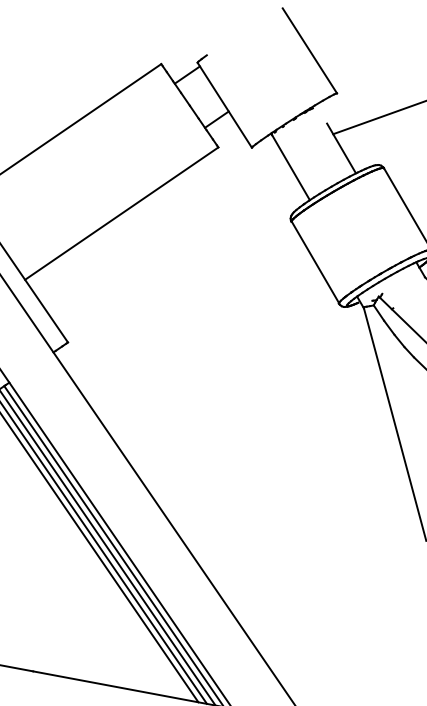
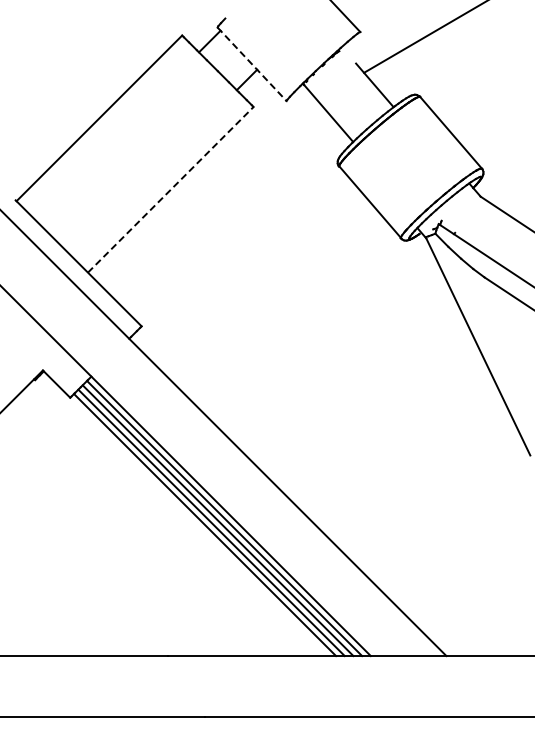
line: (225, 105) -> (252, 64), solid -> dashed
line: (122, 213) -> (171, 189), solid -> dashed

